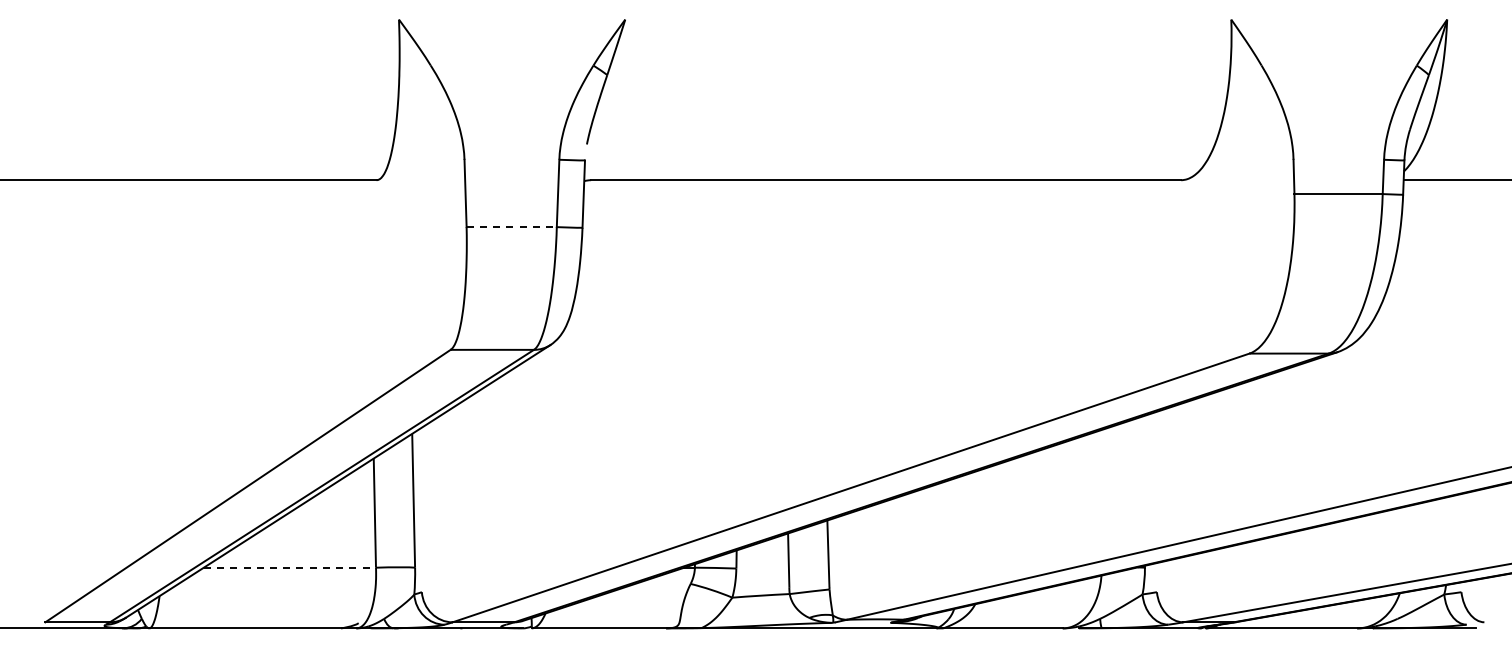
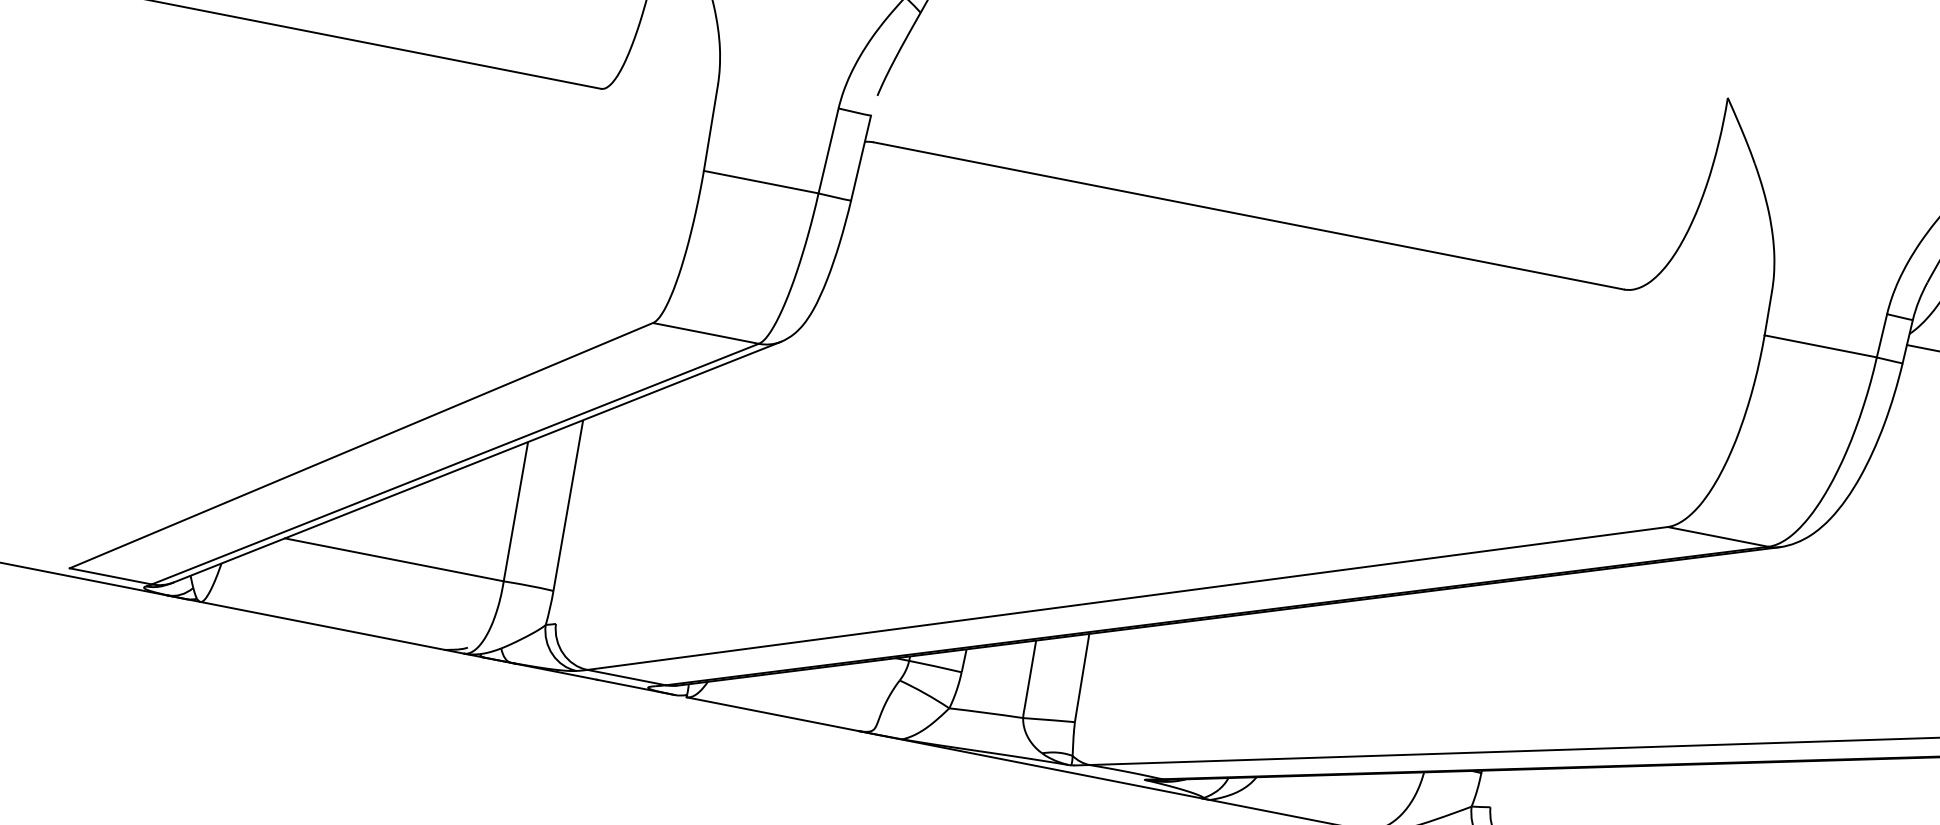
line: (512, 227) -> (762, 182), dashed -> solid
line: (290, 567) -> (395, 559), dashed -> solid

